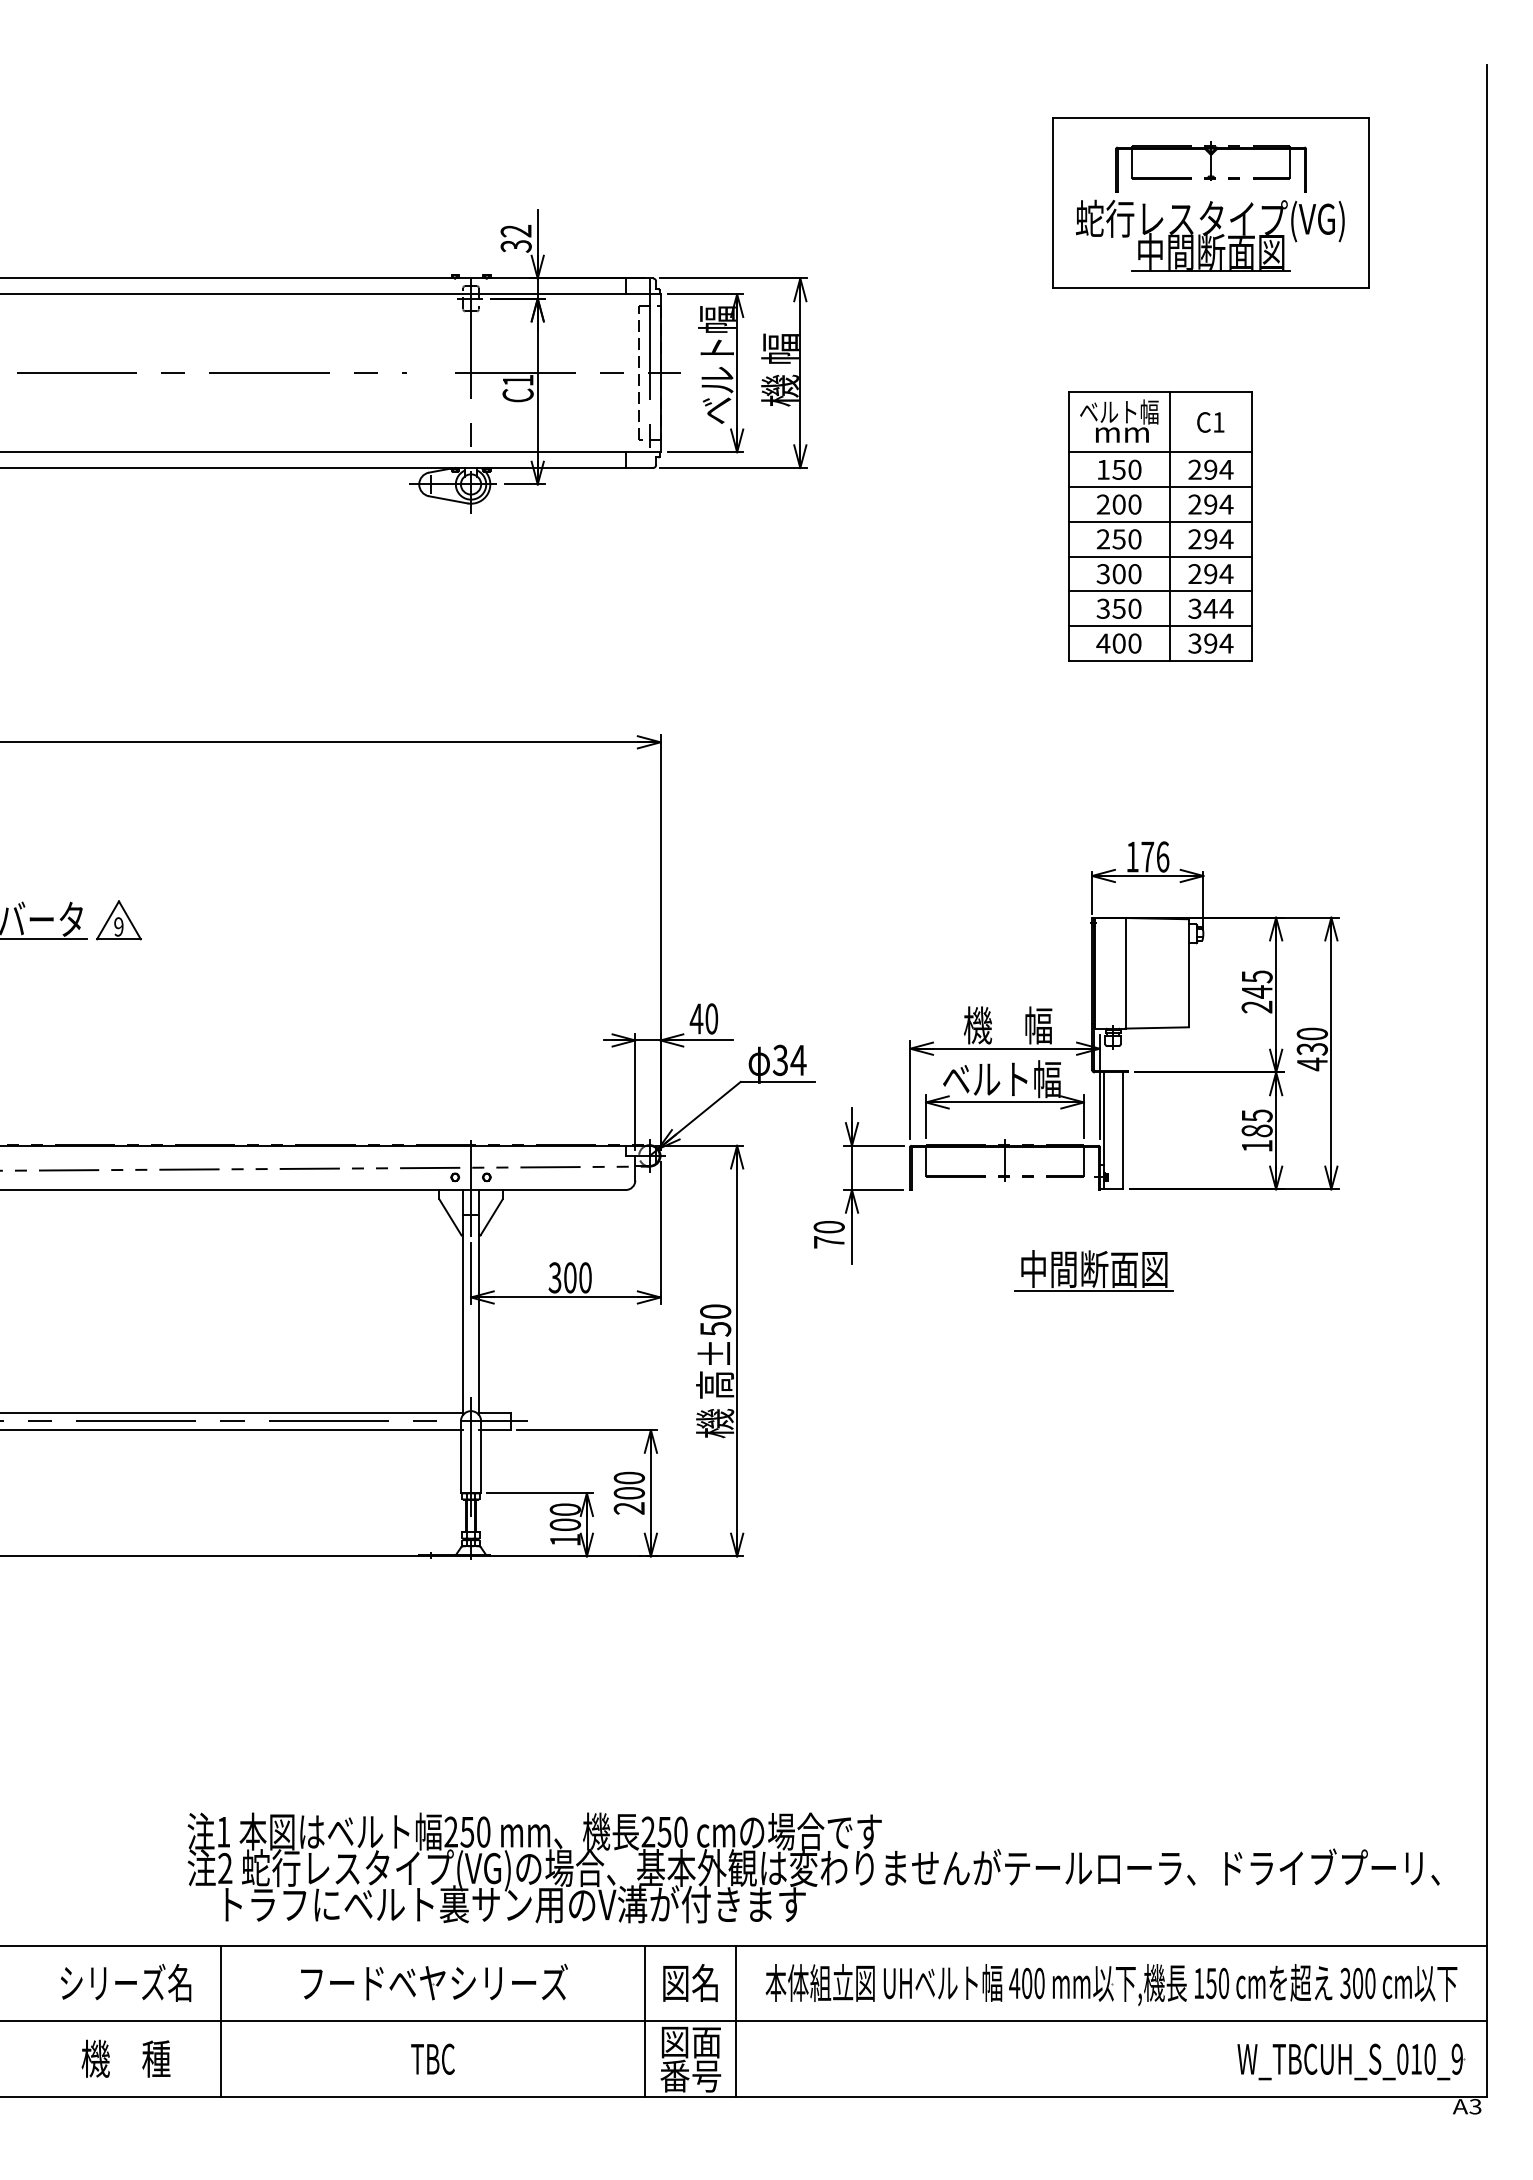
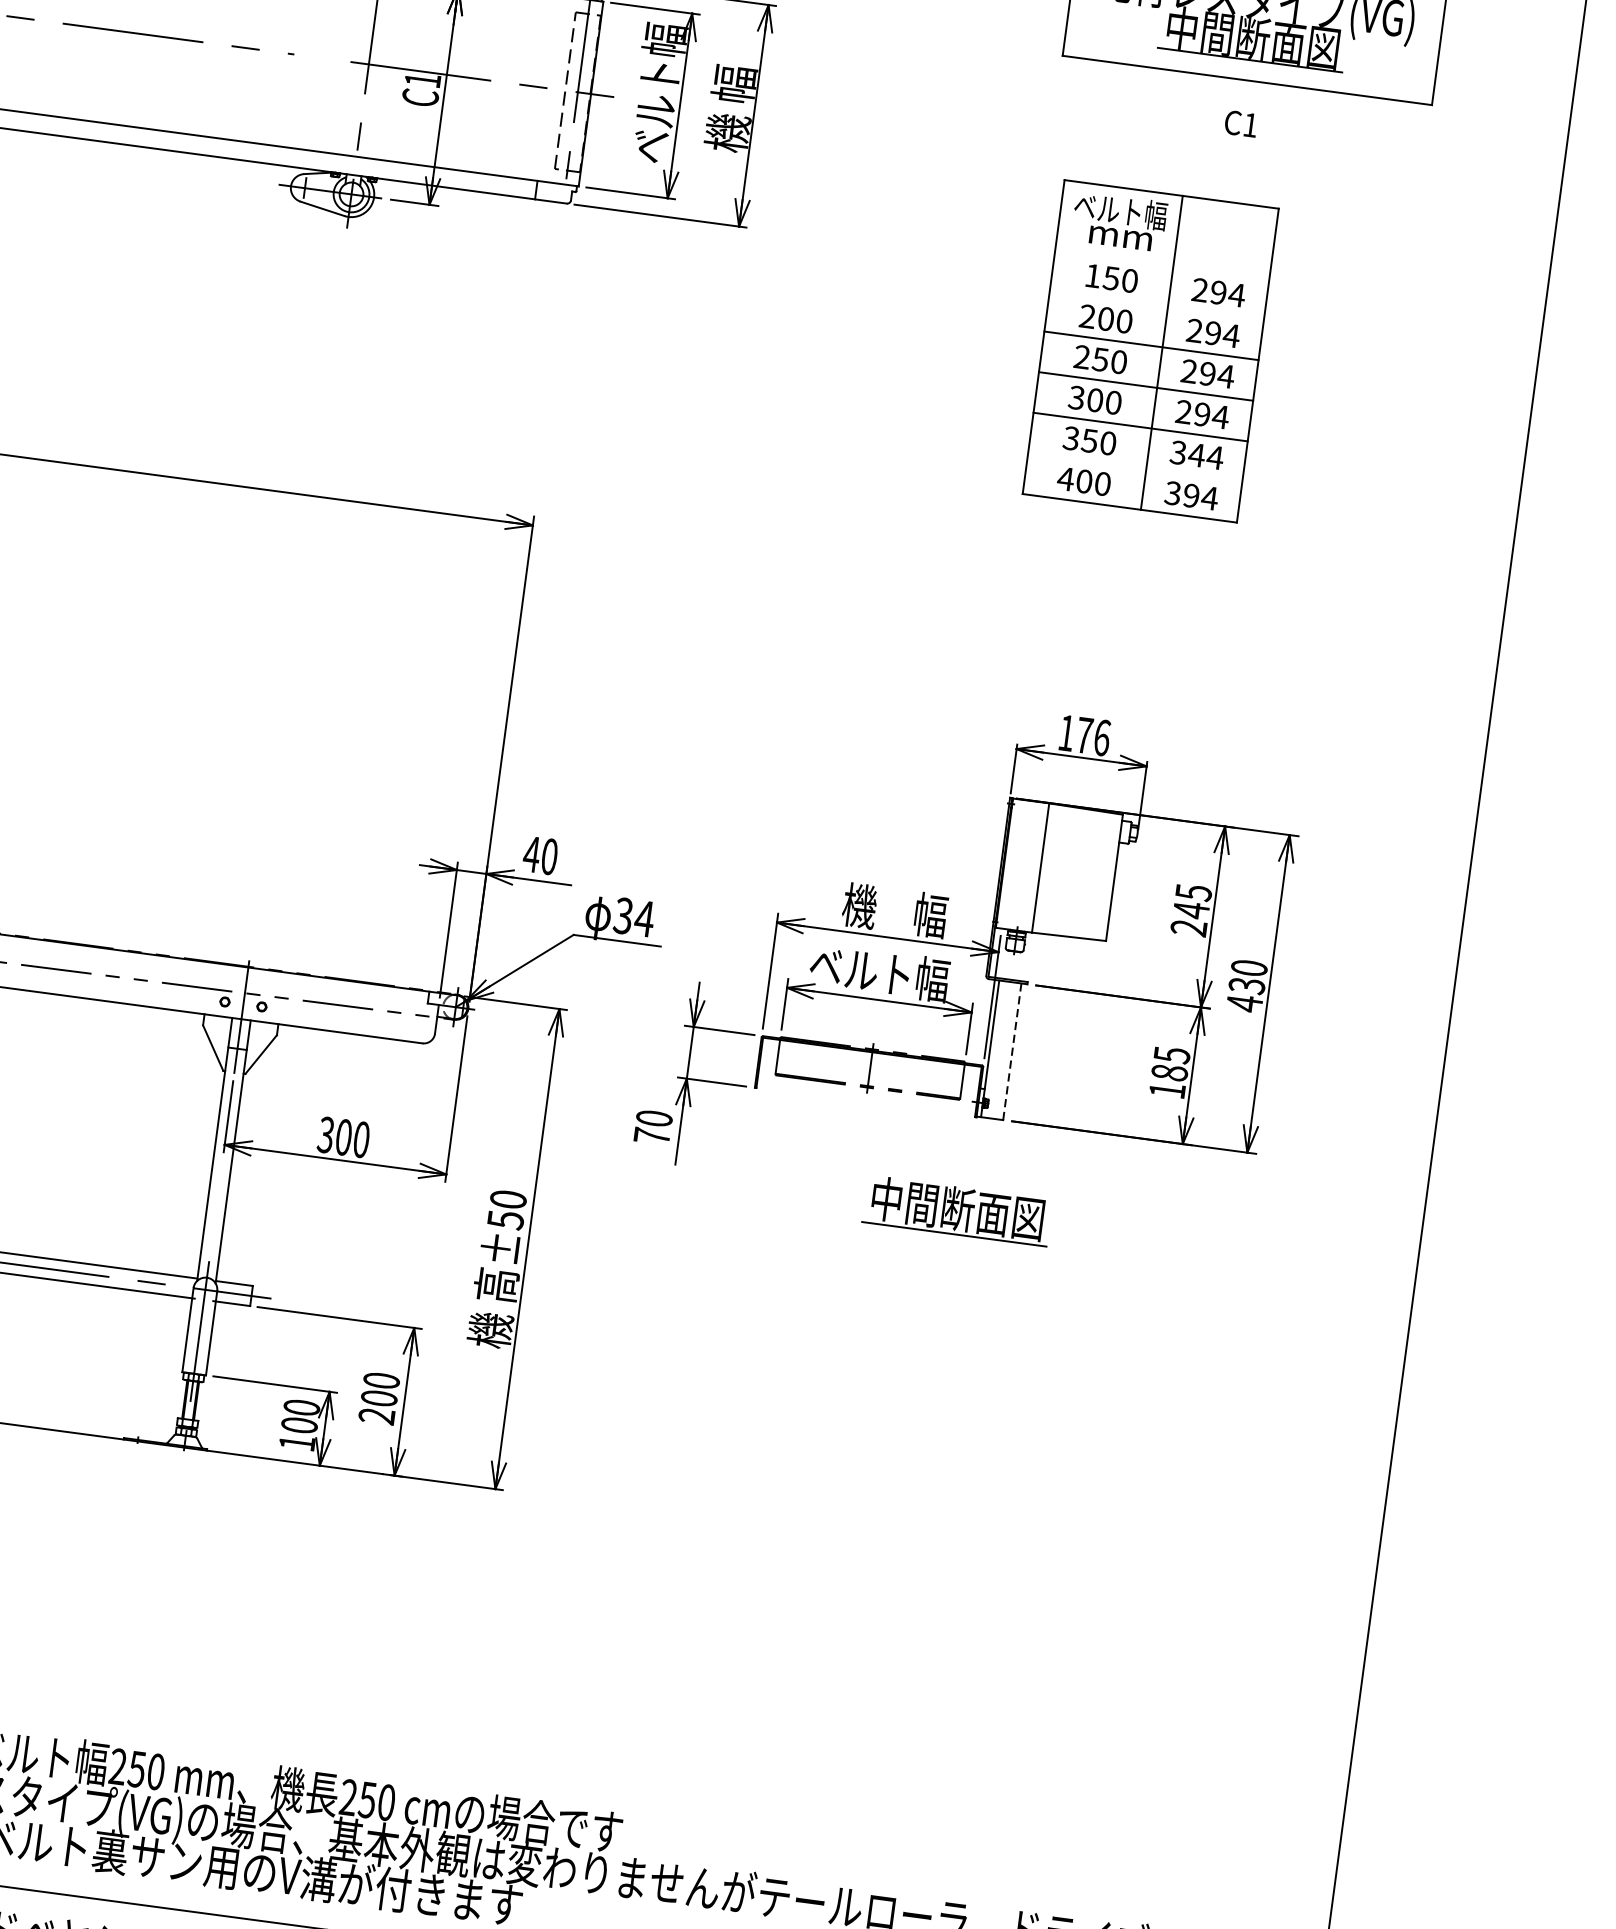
text: (1210, 422) -> (1240, 123), moved
line: (1159, 452) -> (1161, 264), removed
line: (1159, 487) -> (1155, 305), removed
line: (1159, 626) -> (1134, 467), removed
line: (1122, 1130) -> (1012, 1051), solid -> dashed

